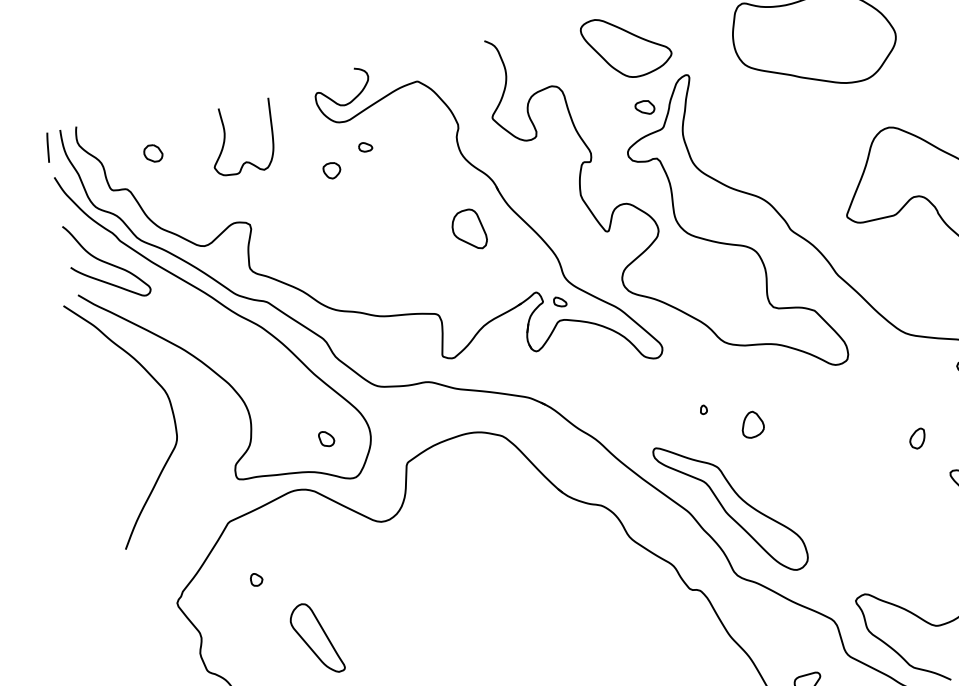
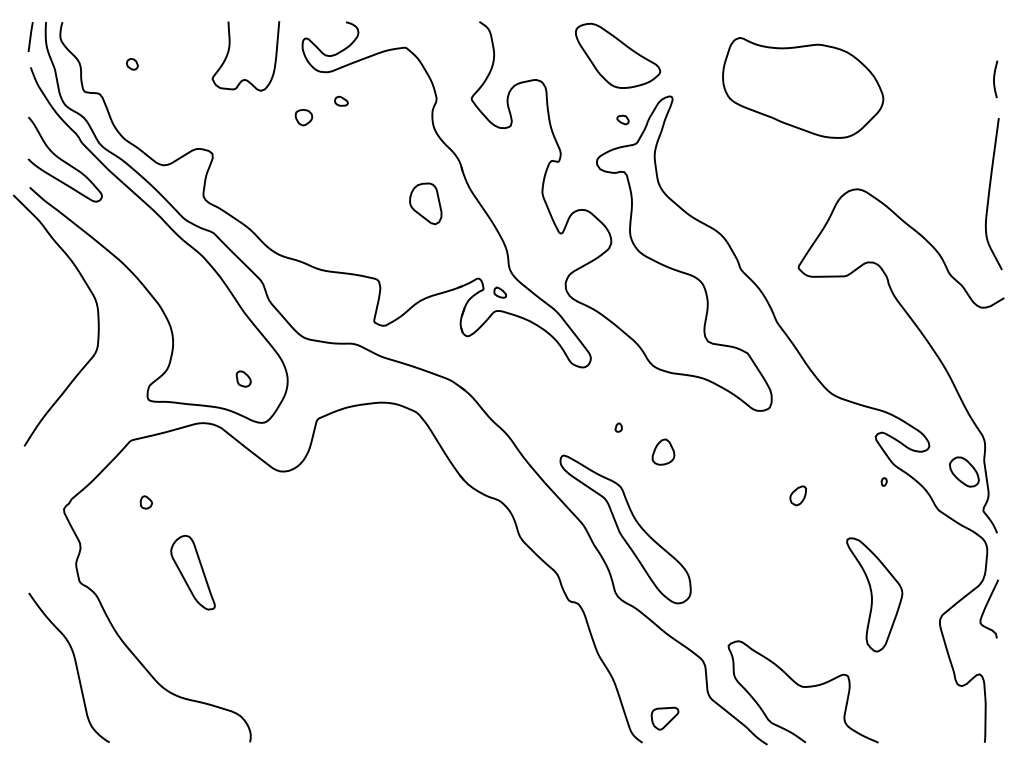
part: (644, 107) -> (622, 119), size x0.62
curve: (225, 137) -> (229, 51), moved
part: (153, 153) -> (132, 64), size x0.62
part: (916, 438) -> (797, 495), moved

